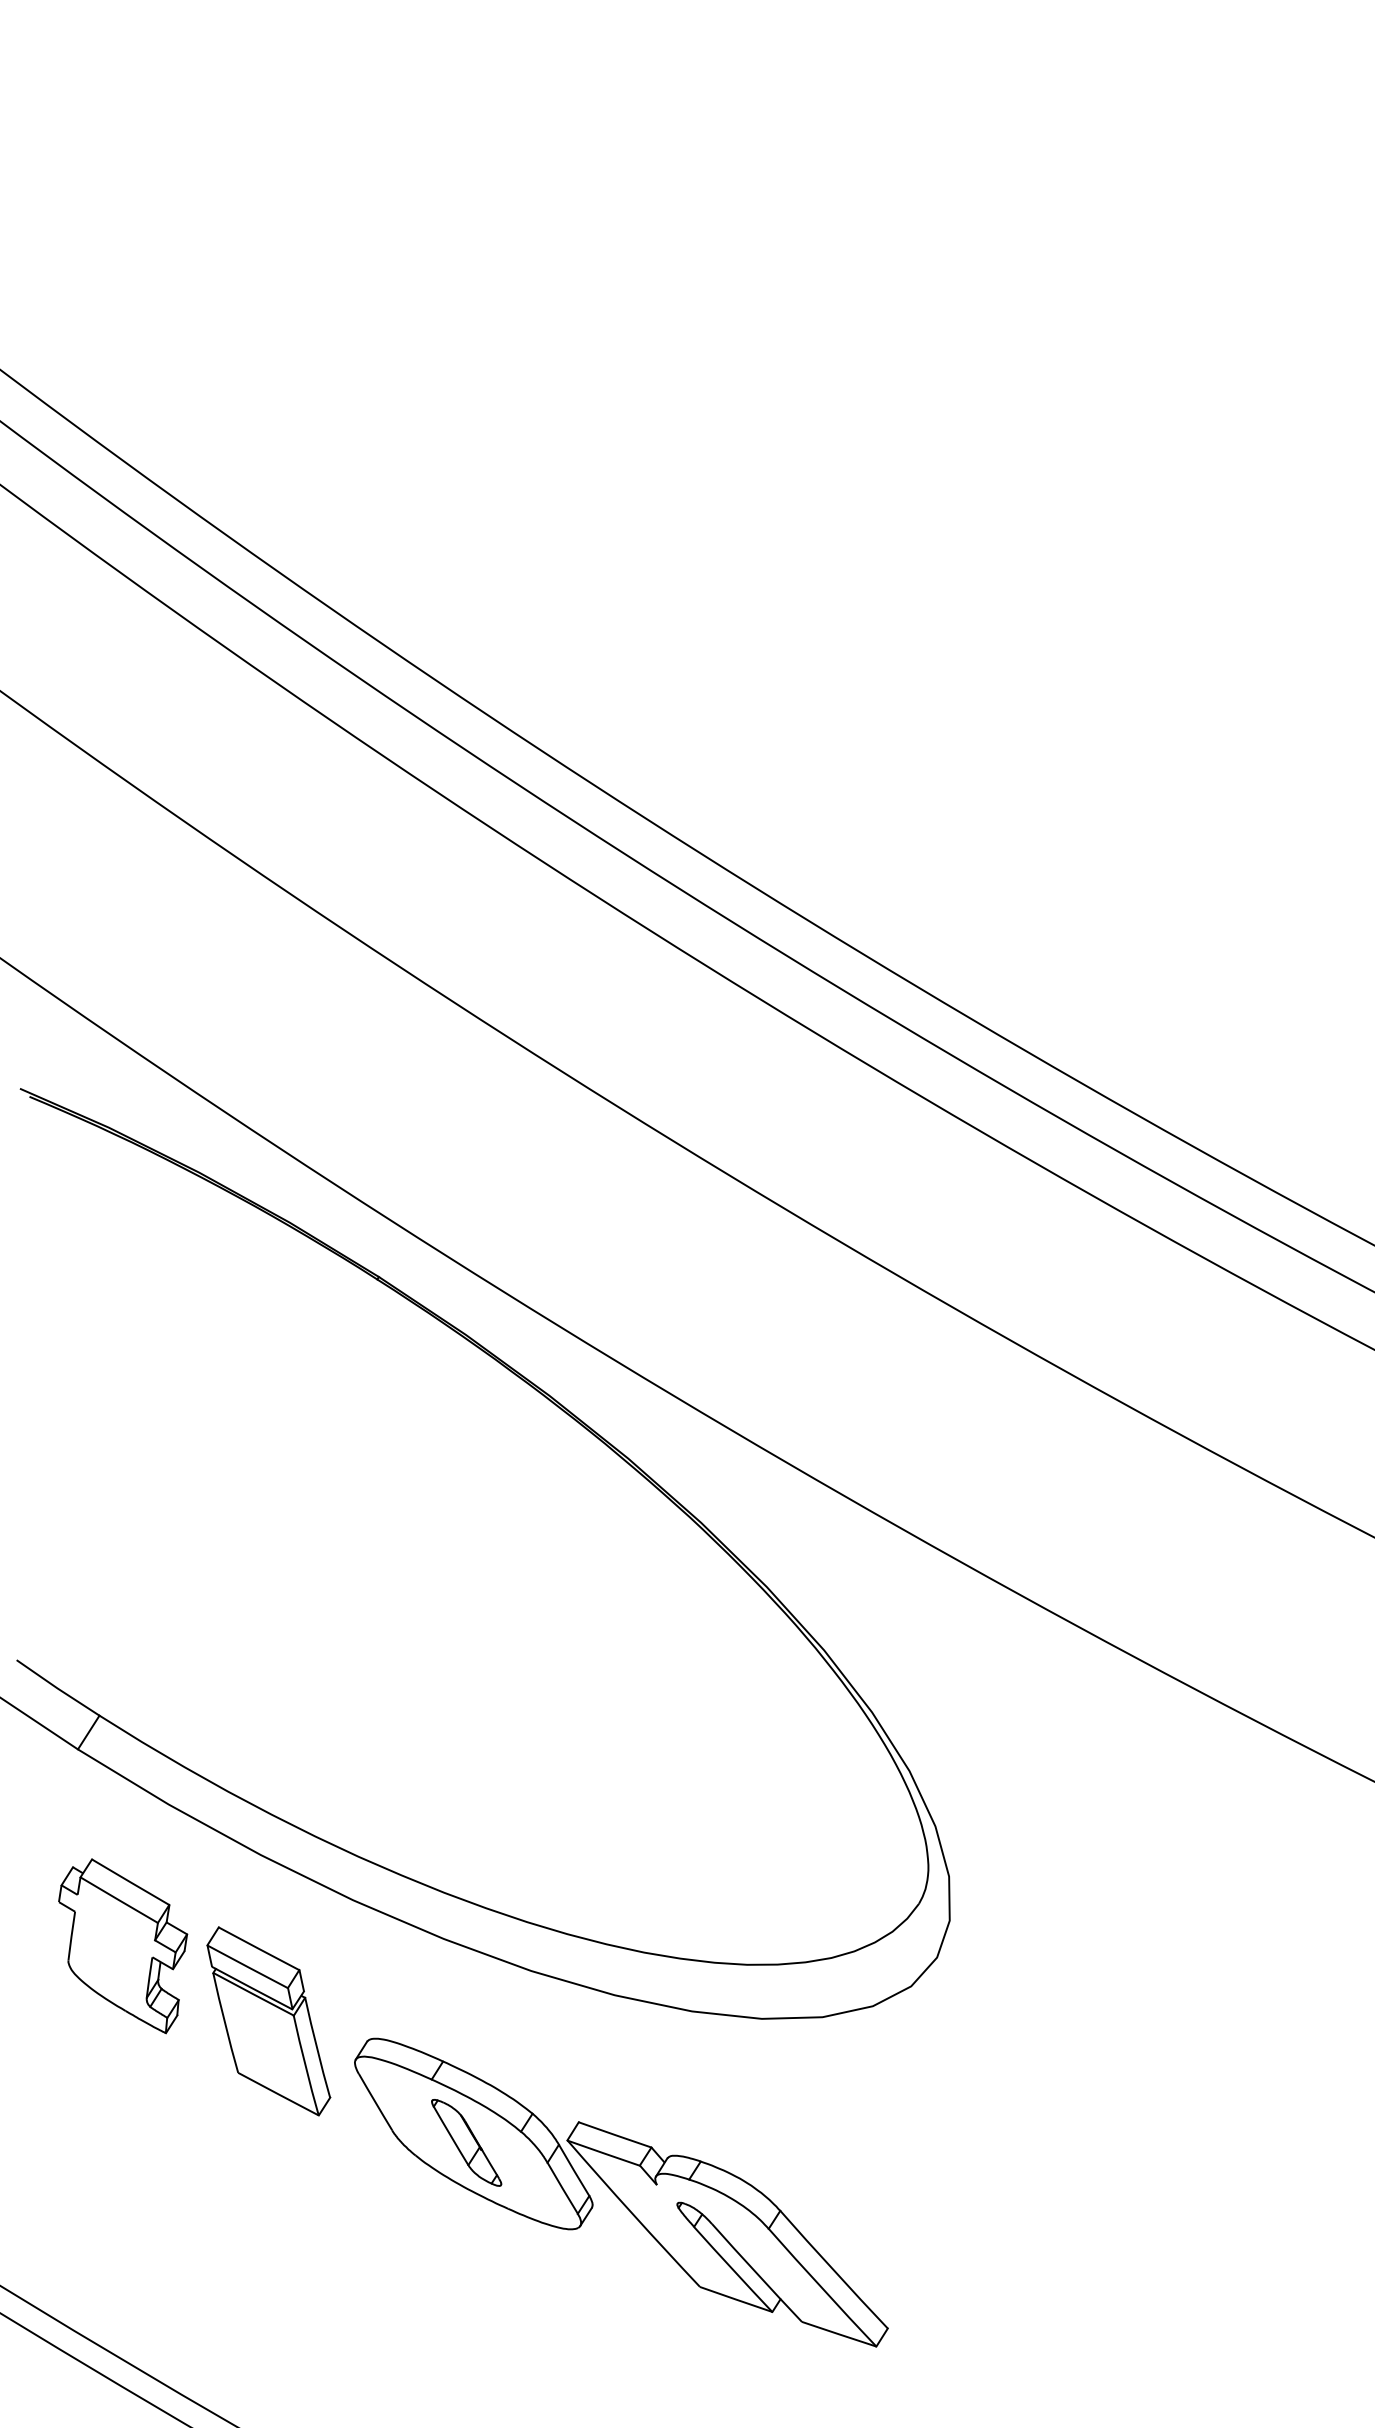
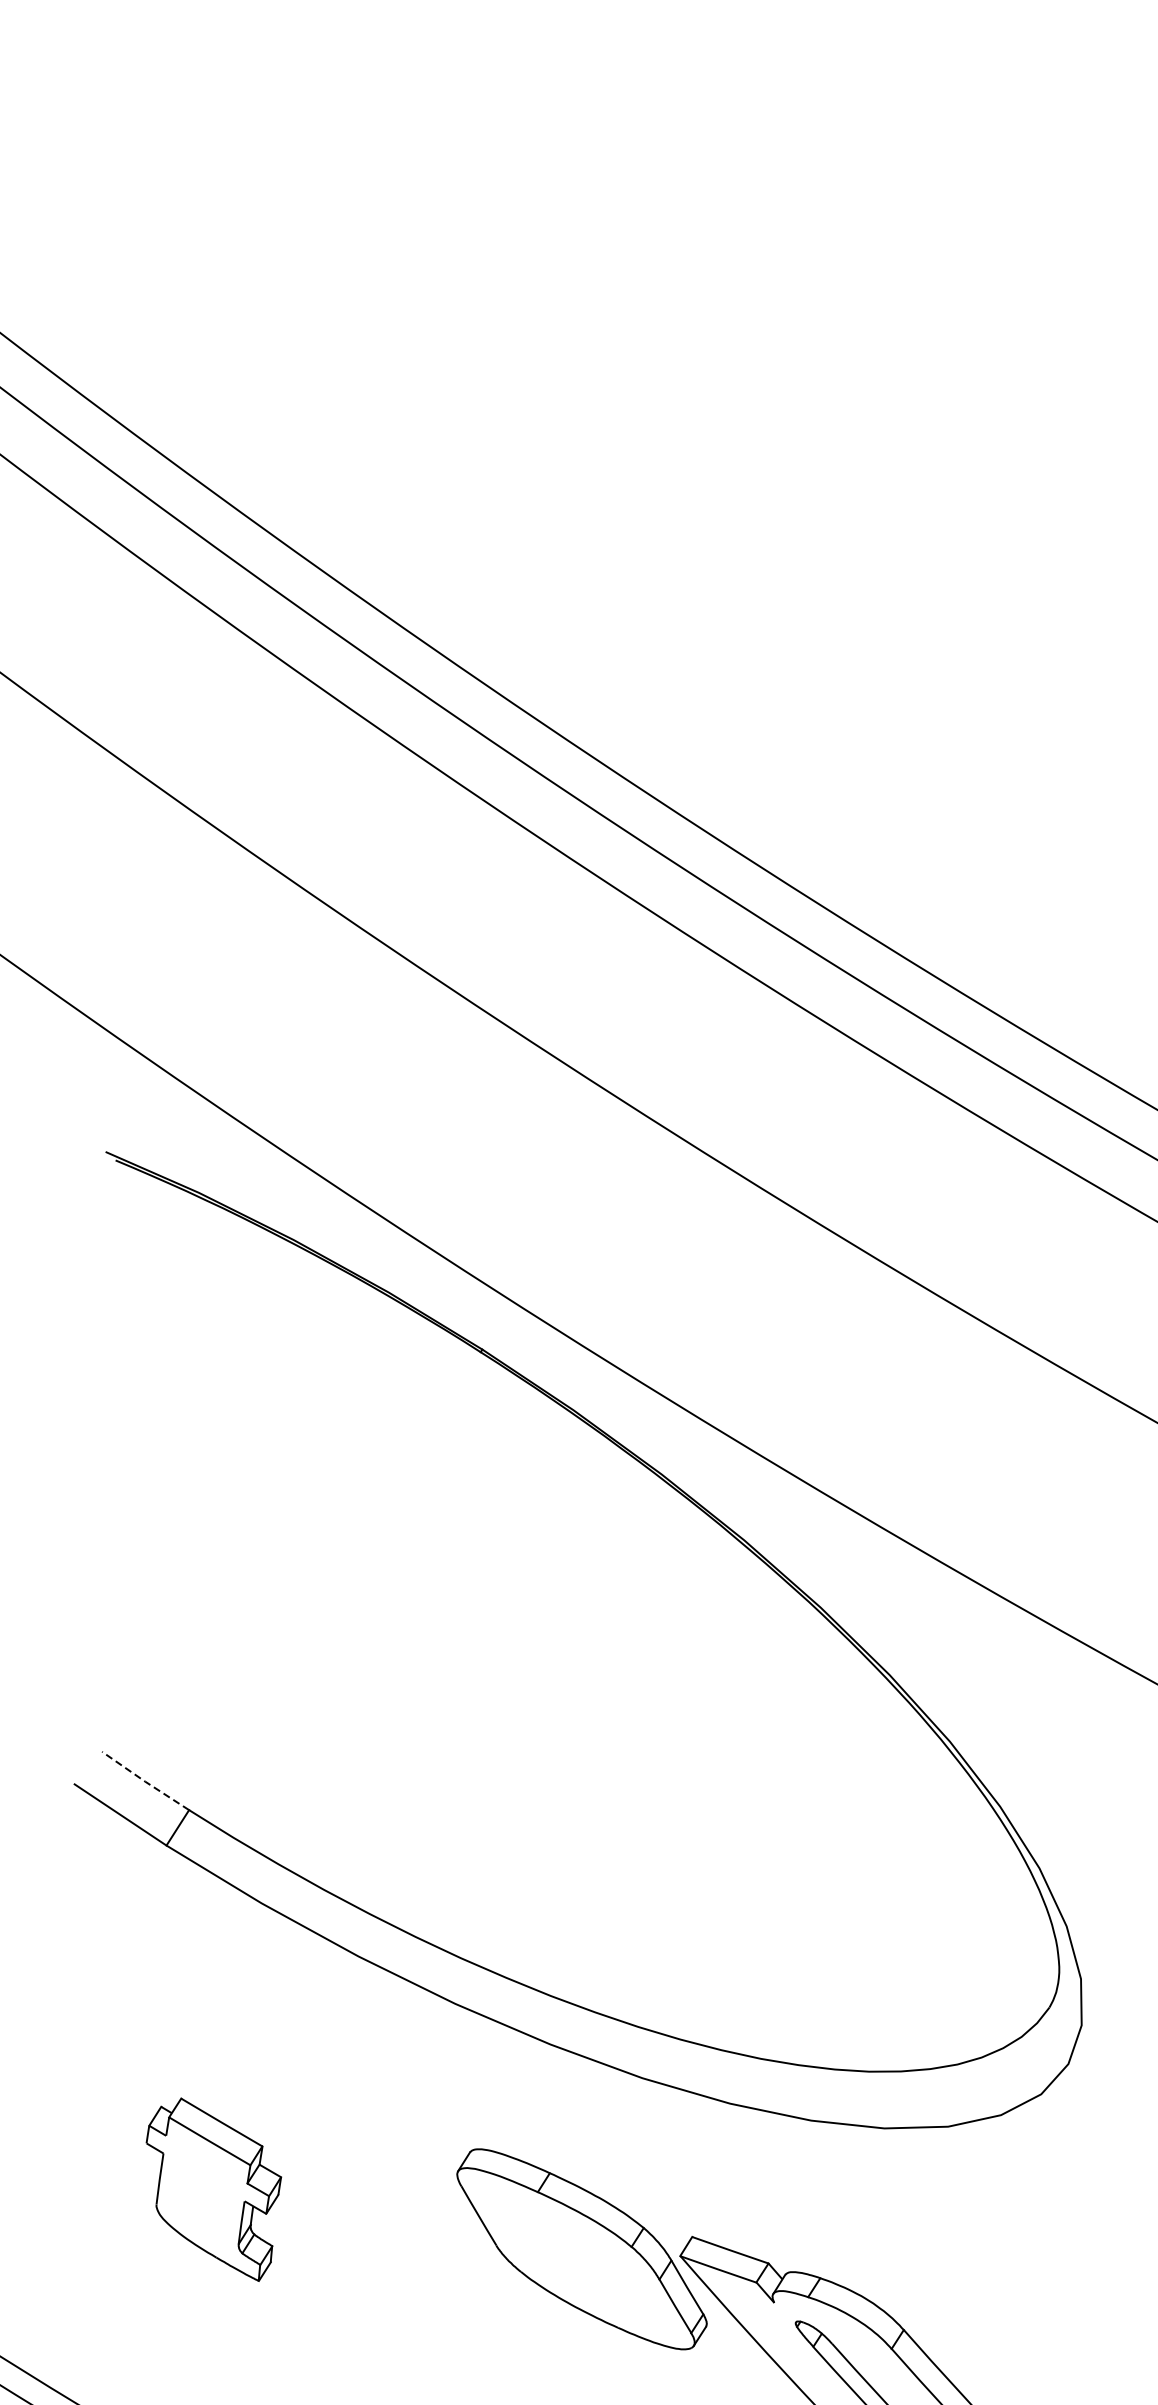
line: (57, 1688) -> (145, 1781), solid -> dashed
part: (123, 1946) -> (214, 2189), moved
part: (268, 2021) -> (366, 2131), removed
part: (466, 2142) -> (574, 2258), removed

